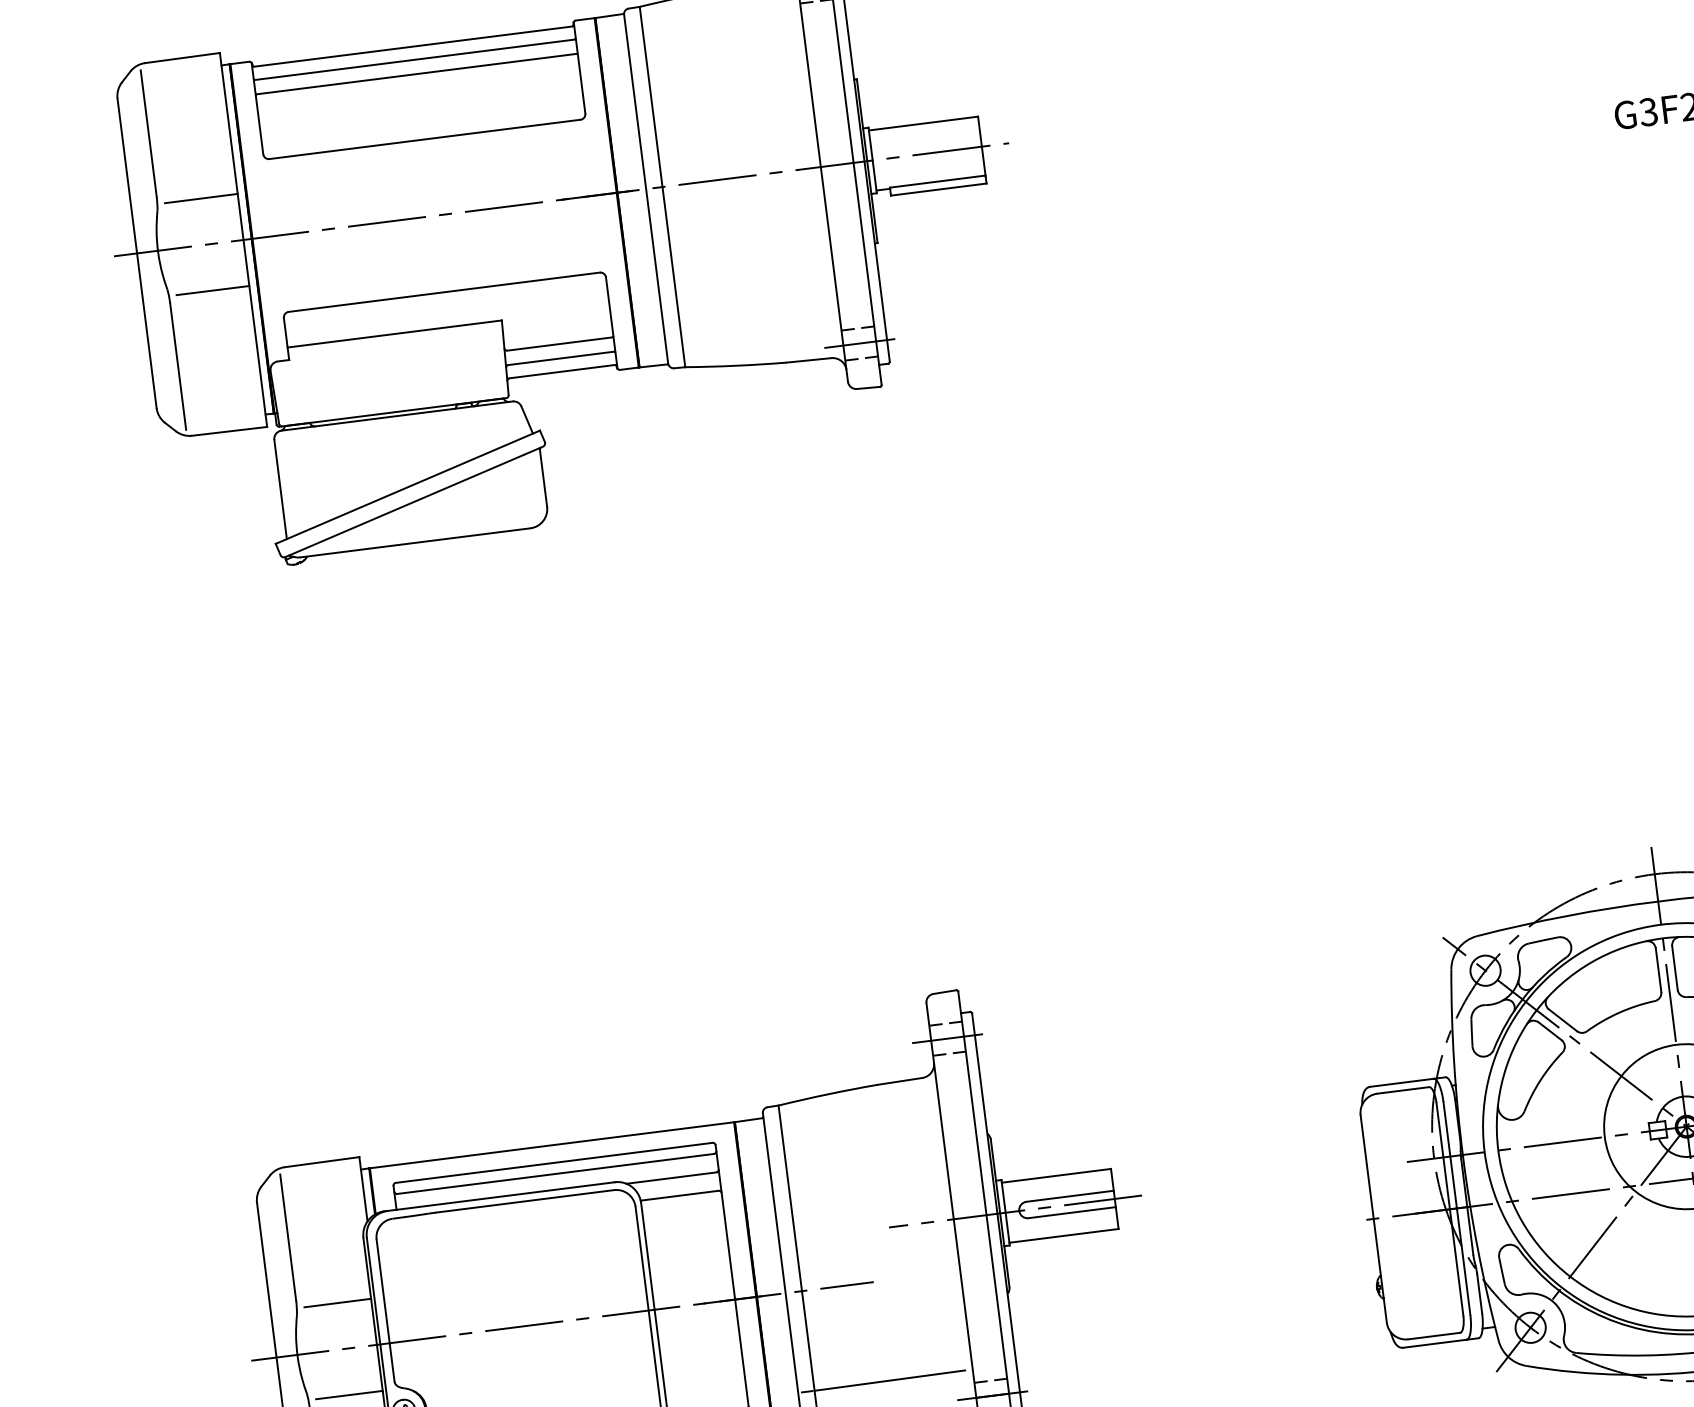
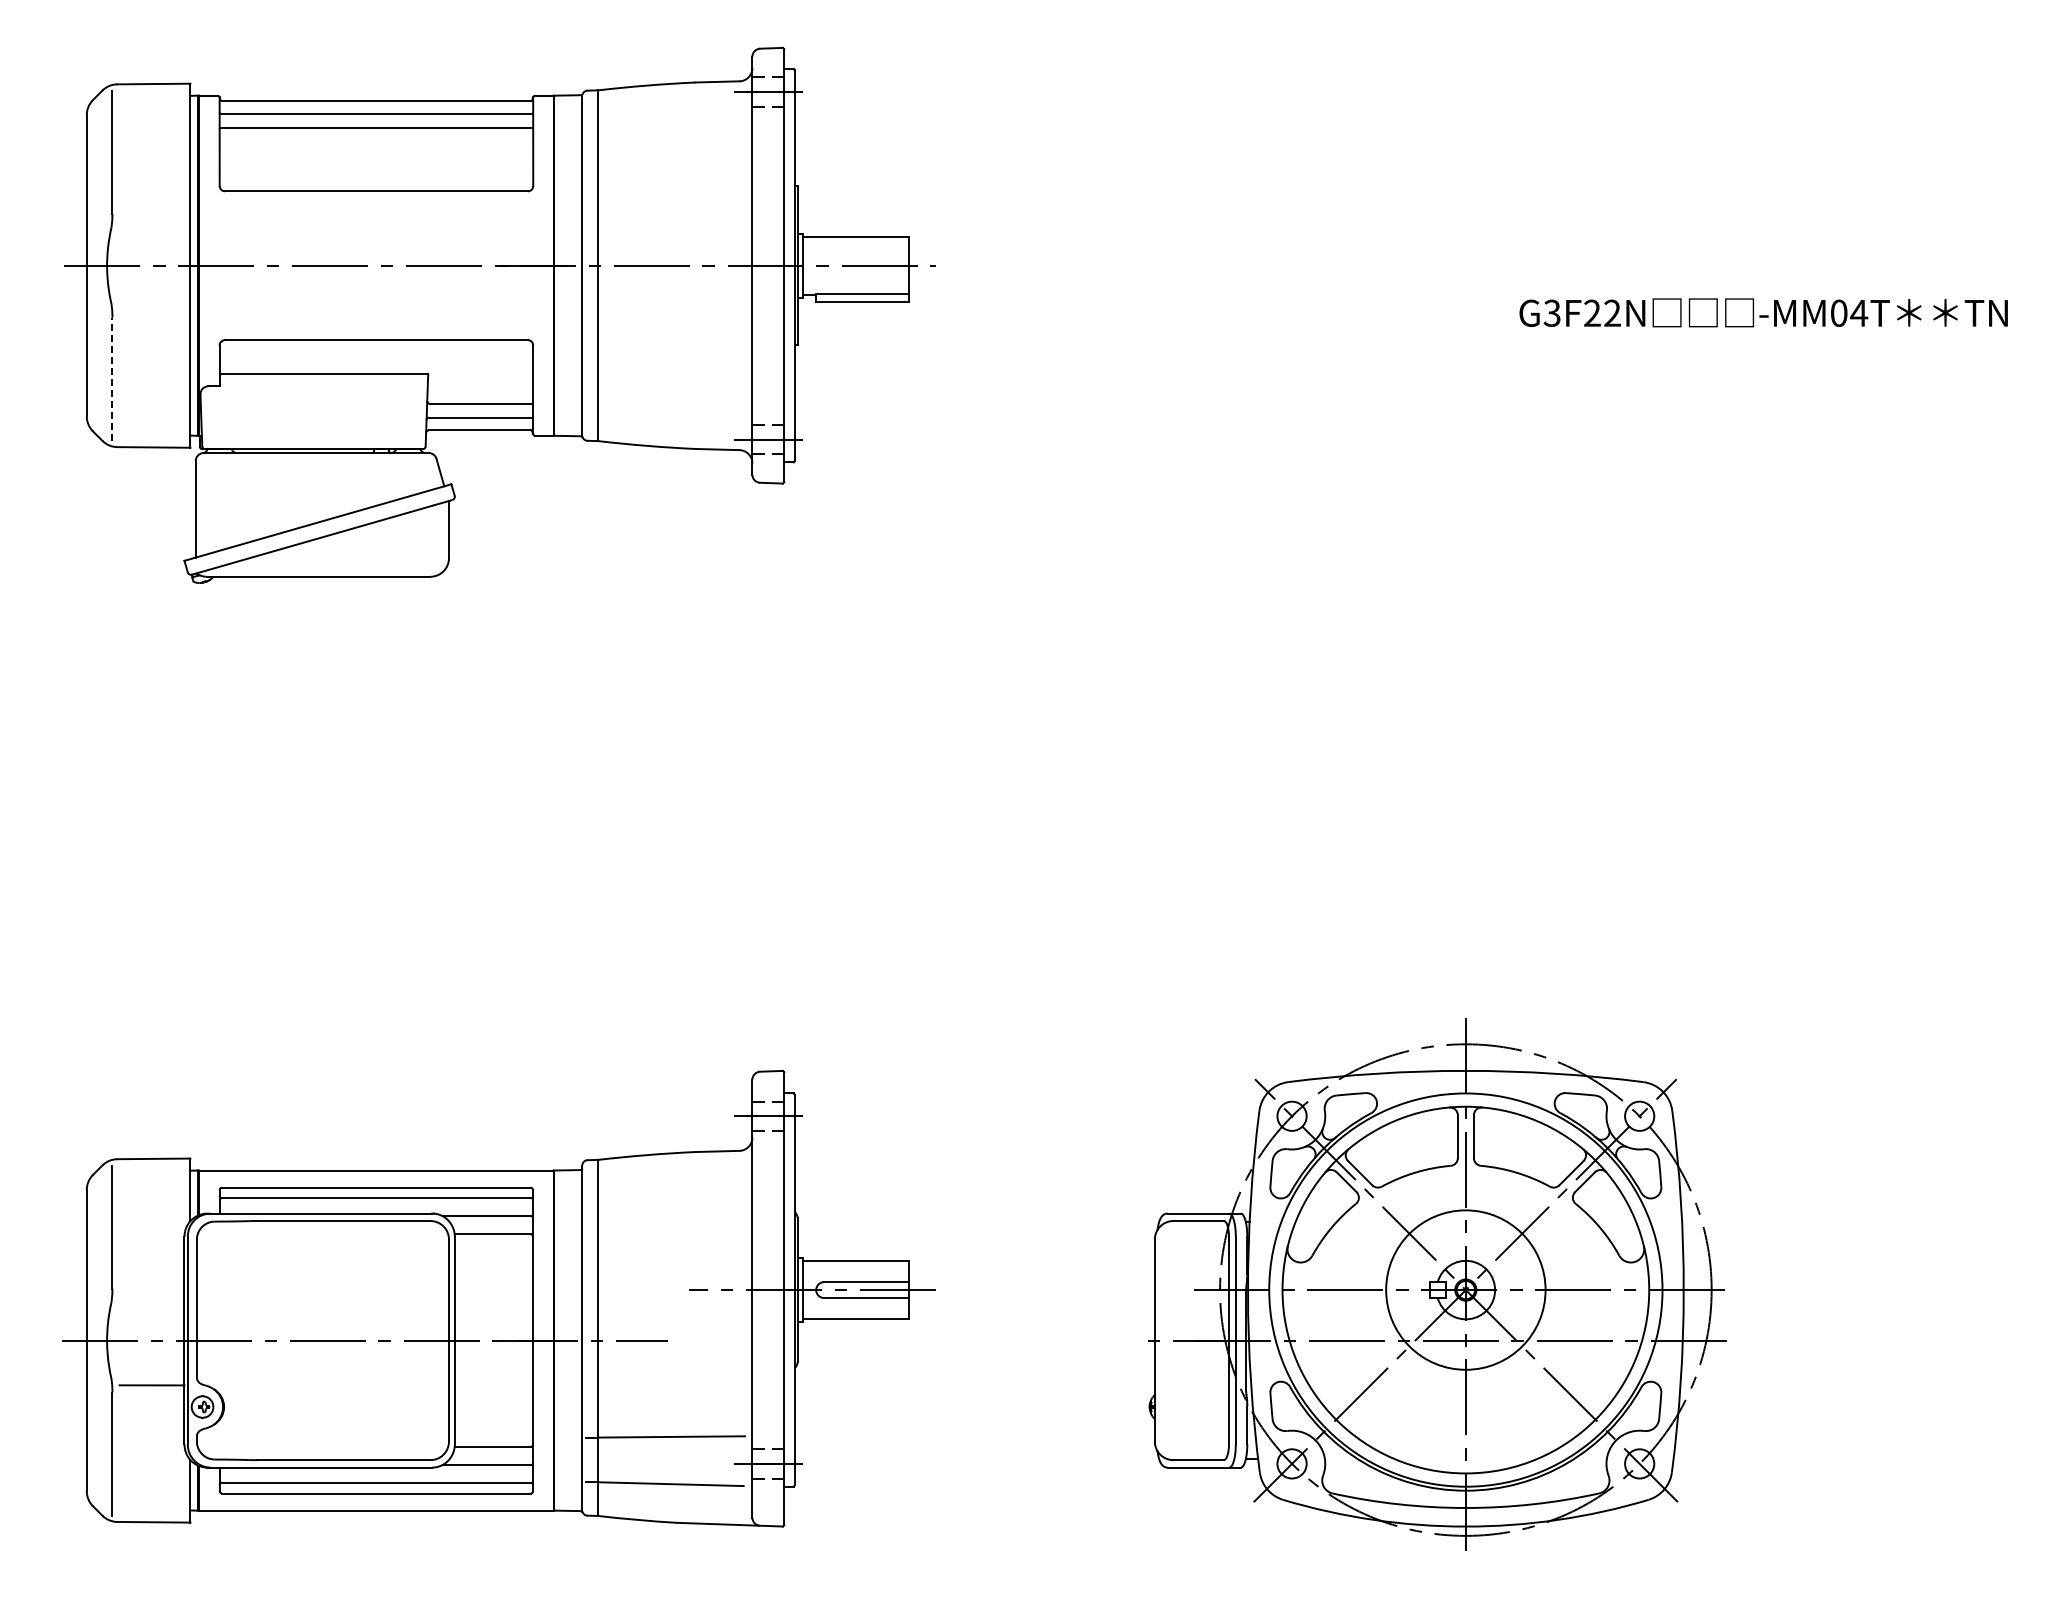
line: (200, 198) -> (154, 220), removed
line: (212, 290) -> (154, 310), removed
line: (178, 365) -> (112, 378), solid -> dashed
line: (337, 1302) -> (151, 1295), removed

